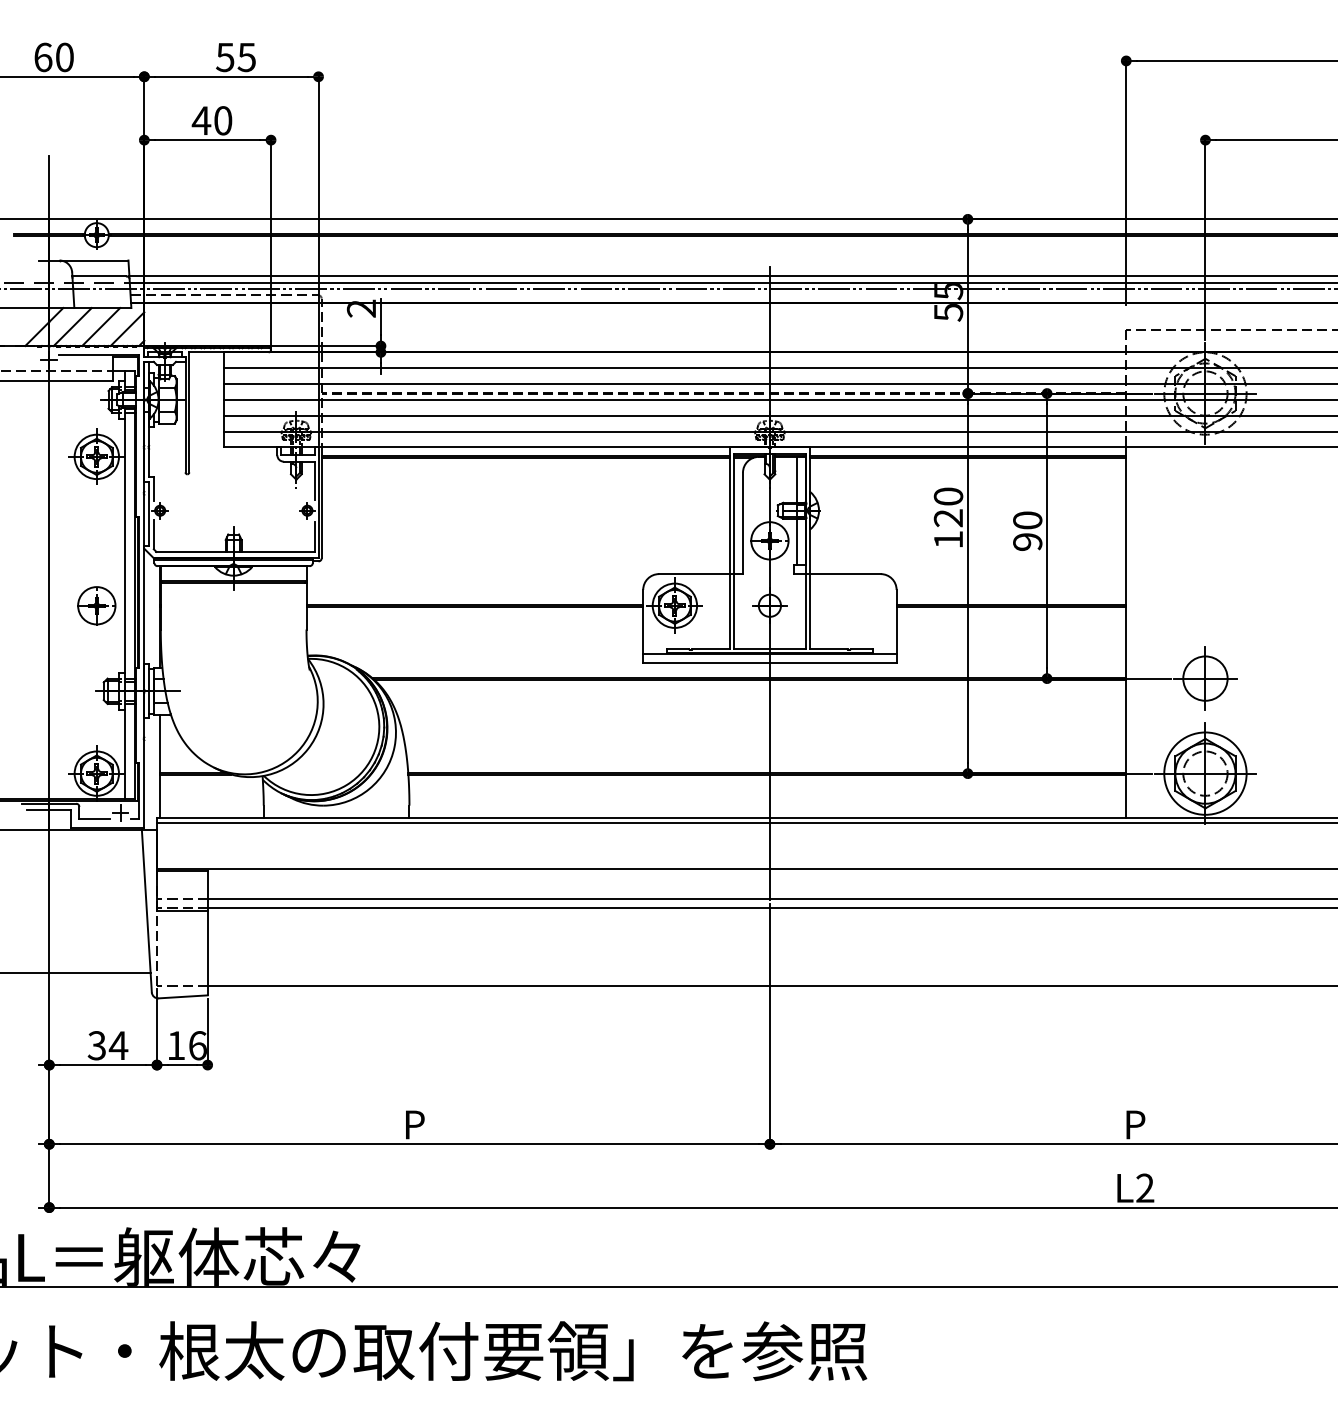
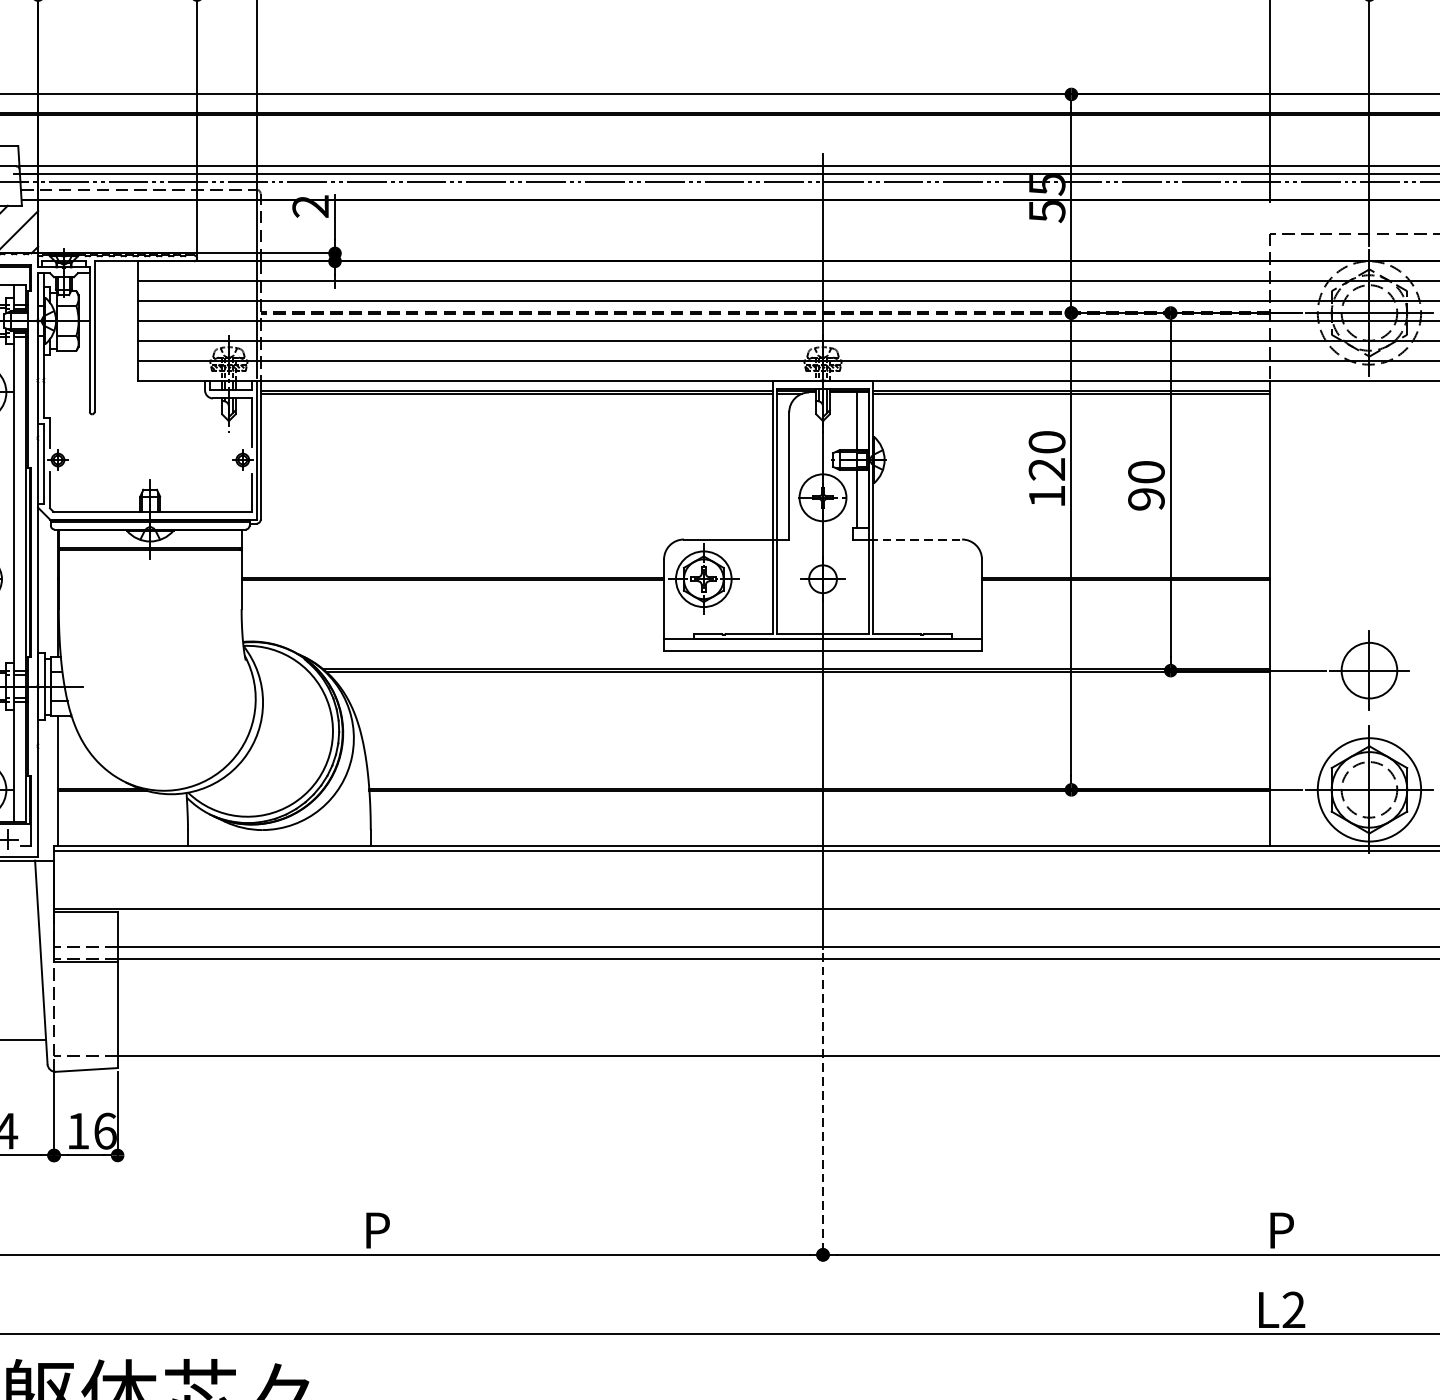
line: (844, 574) -> (916, 540), solid -> dashed
line: (769, 1025) -> (822, 1105), solid -> dashed

